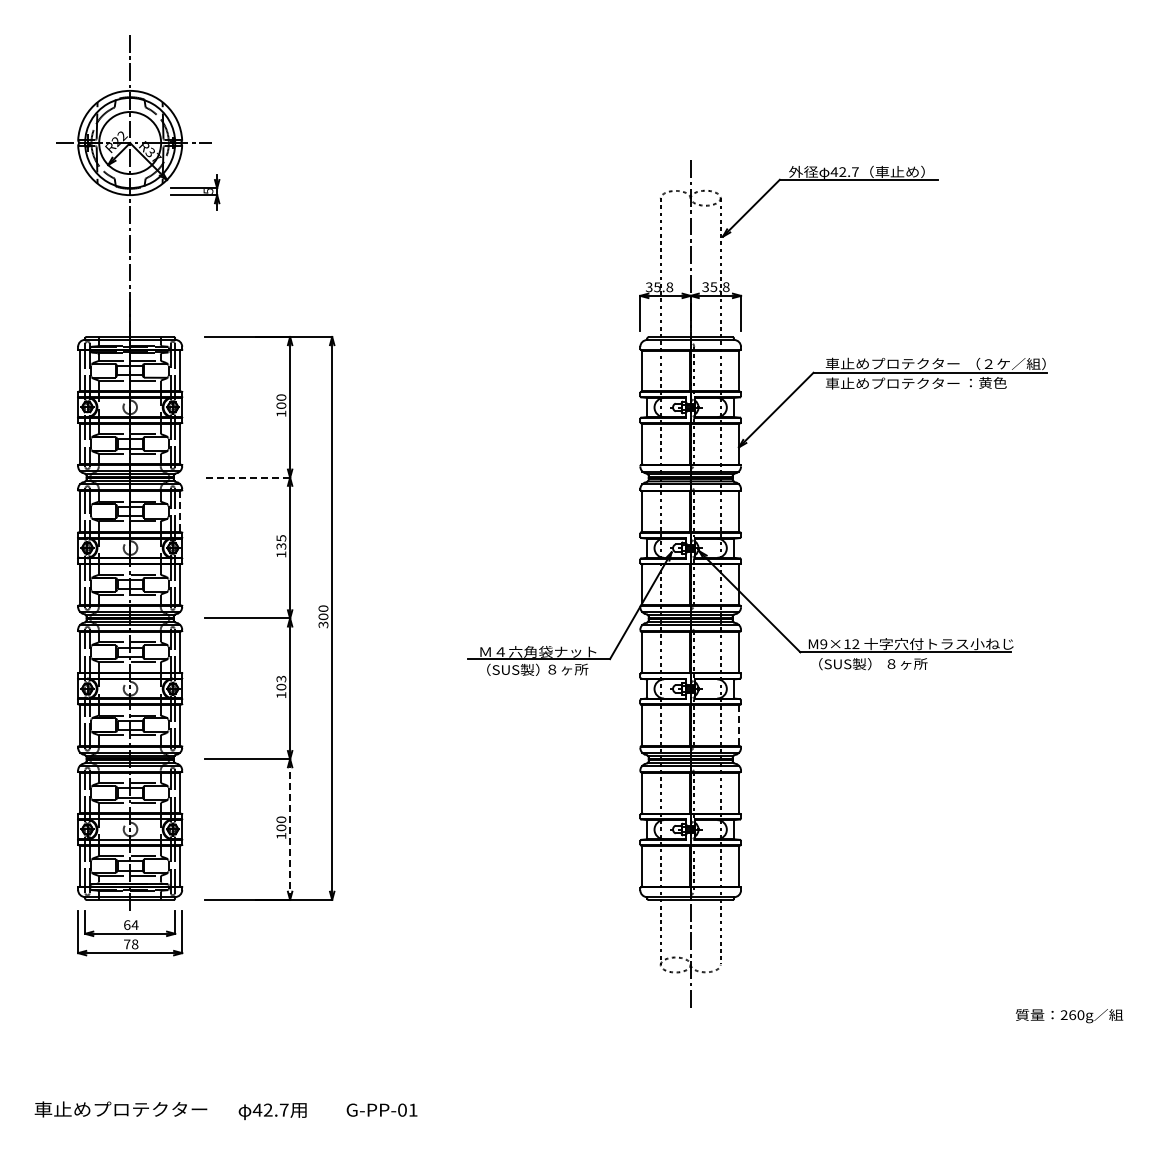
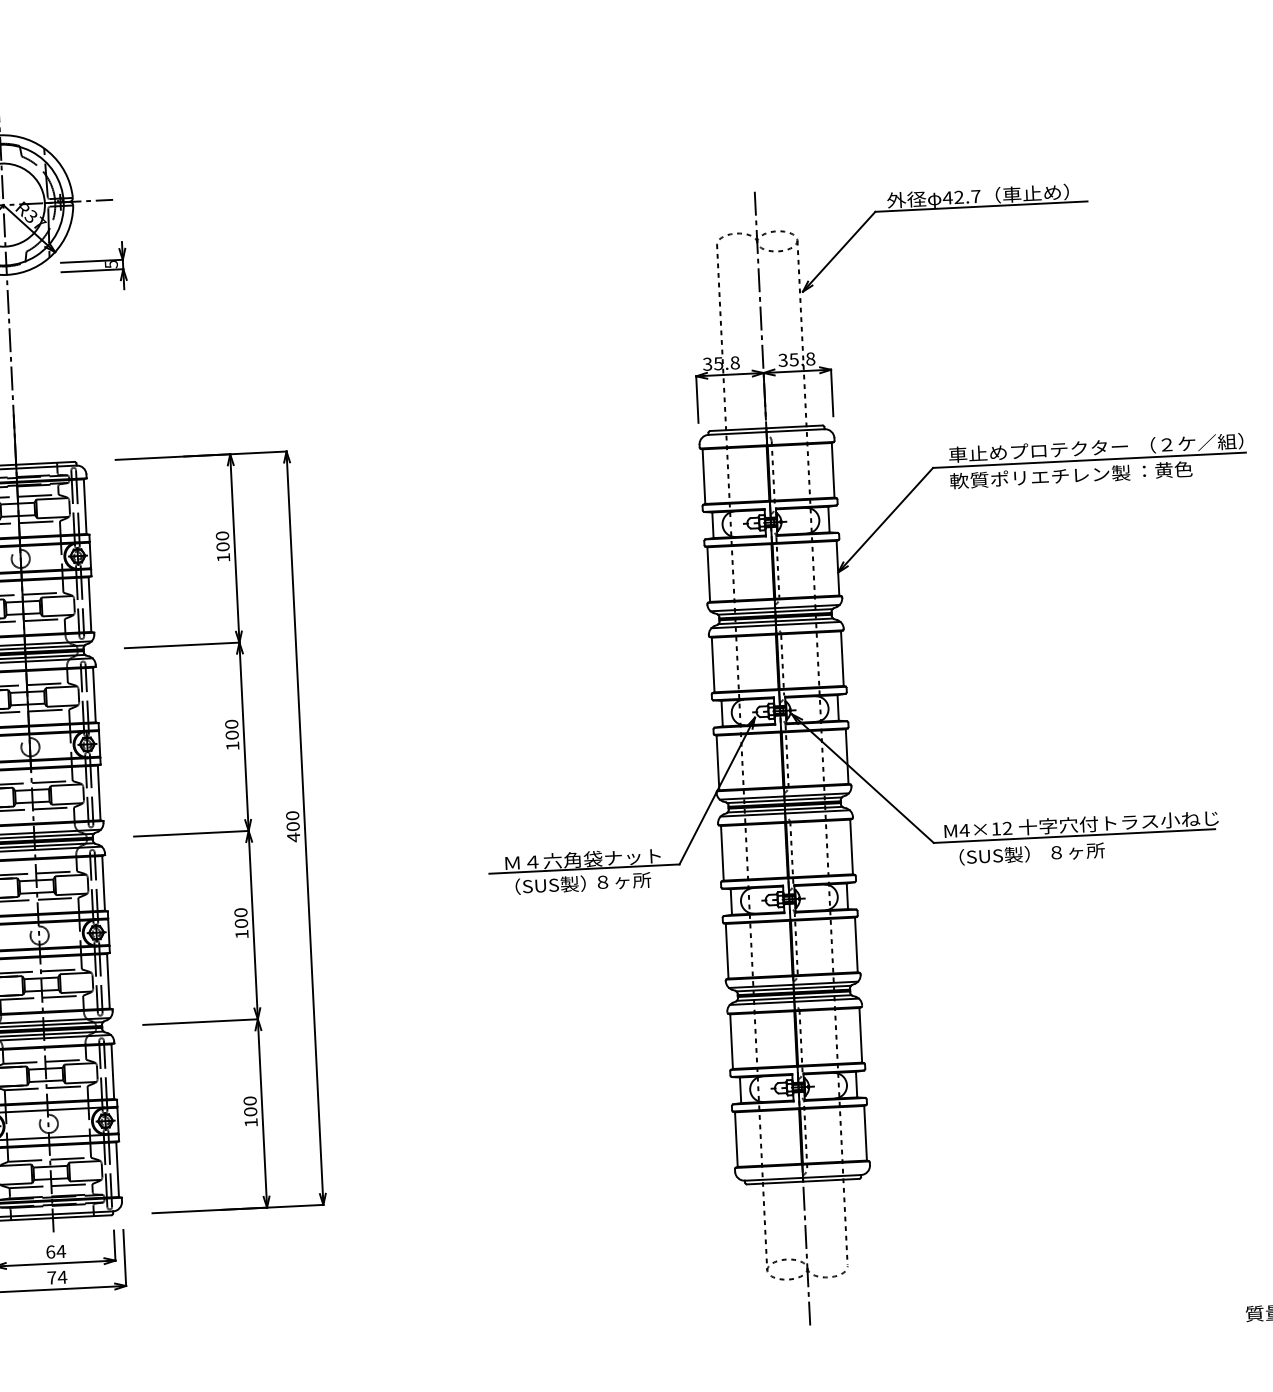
text: (892, 383) -> (1039, 477), 車止めプロテクター -> 軟質ポリエチレン製
line: (247, 477) -> (182, 645), dashed -> solid
line: (180, 512) -> (94, 696), dashed -> solid
text: (281, 542) -> (232, 729), 135 -> 100
text: (323, 624) -> (293, 836), 300 -> 400
text: (823, 644) -> (964, 830), M9×12 -> M4×12
text: (281, 678) -> (241, 911), 103 -> 100
line: (738, 726) -> (855, 946), dashed -> solid
line: (290, 829) -> (262, 1113), dashed -> solid
text: (134, 944) -> (61, 1277), 78 -> 74

